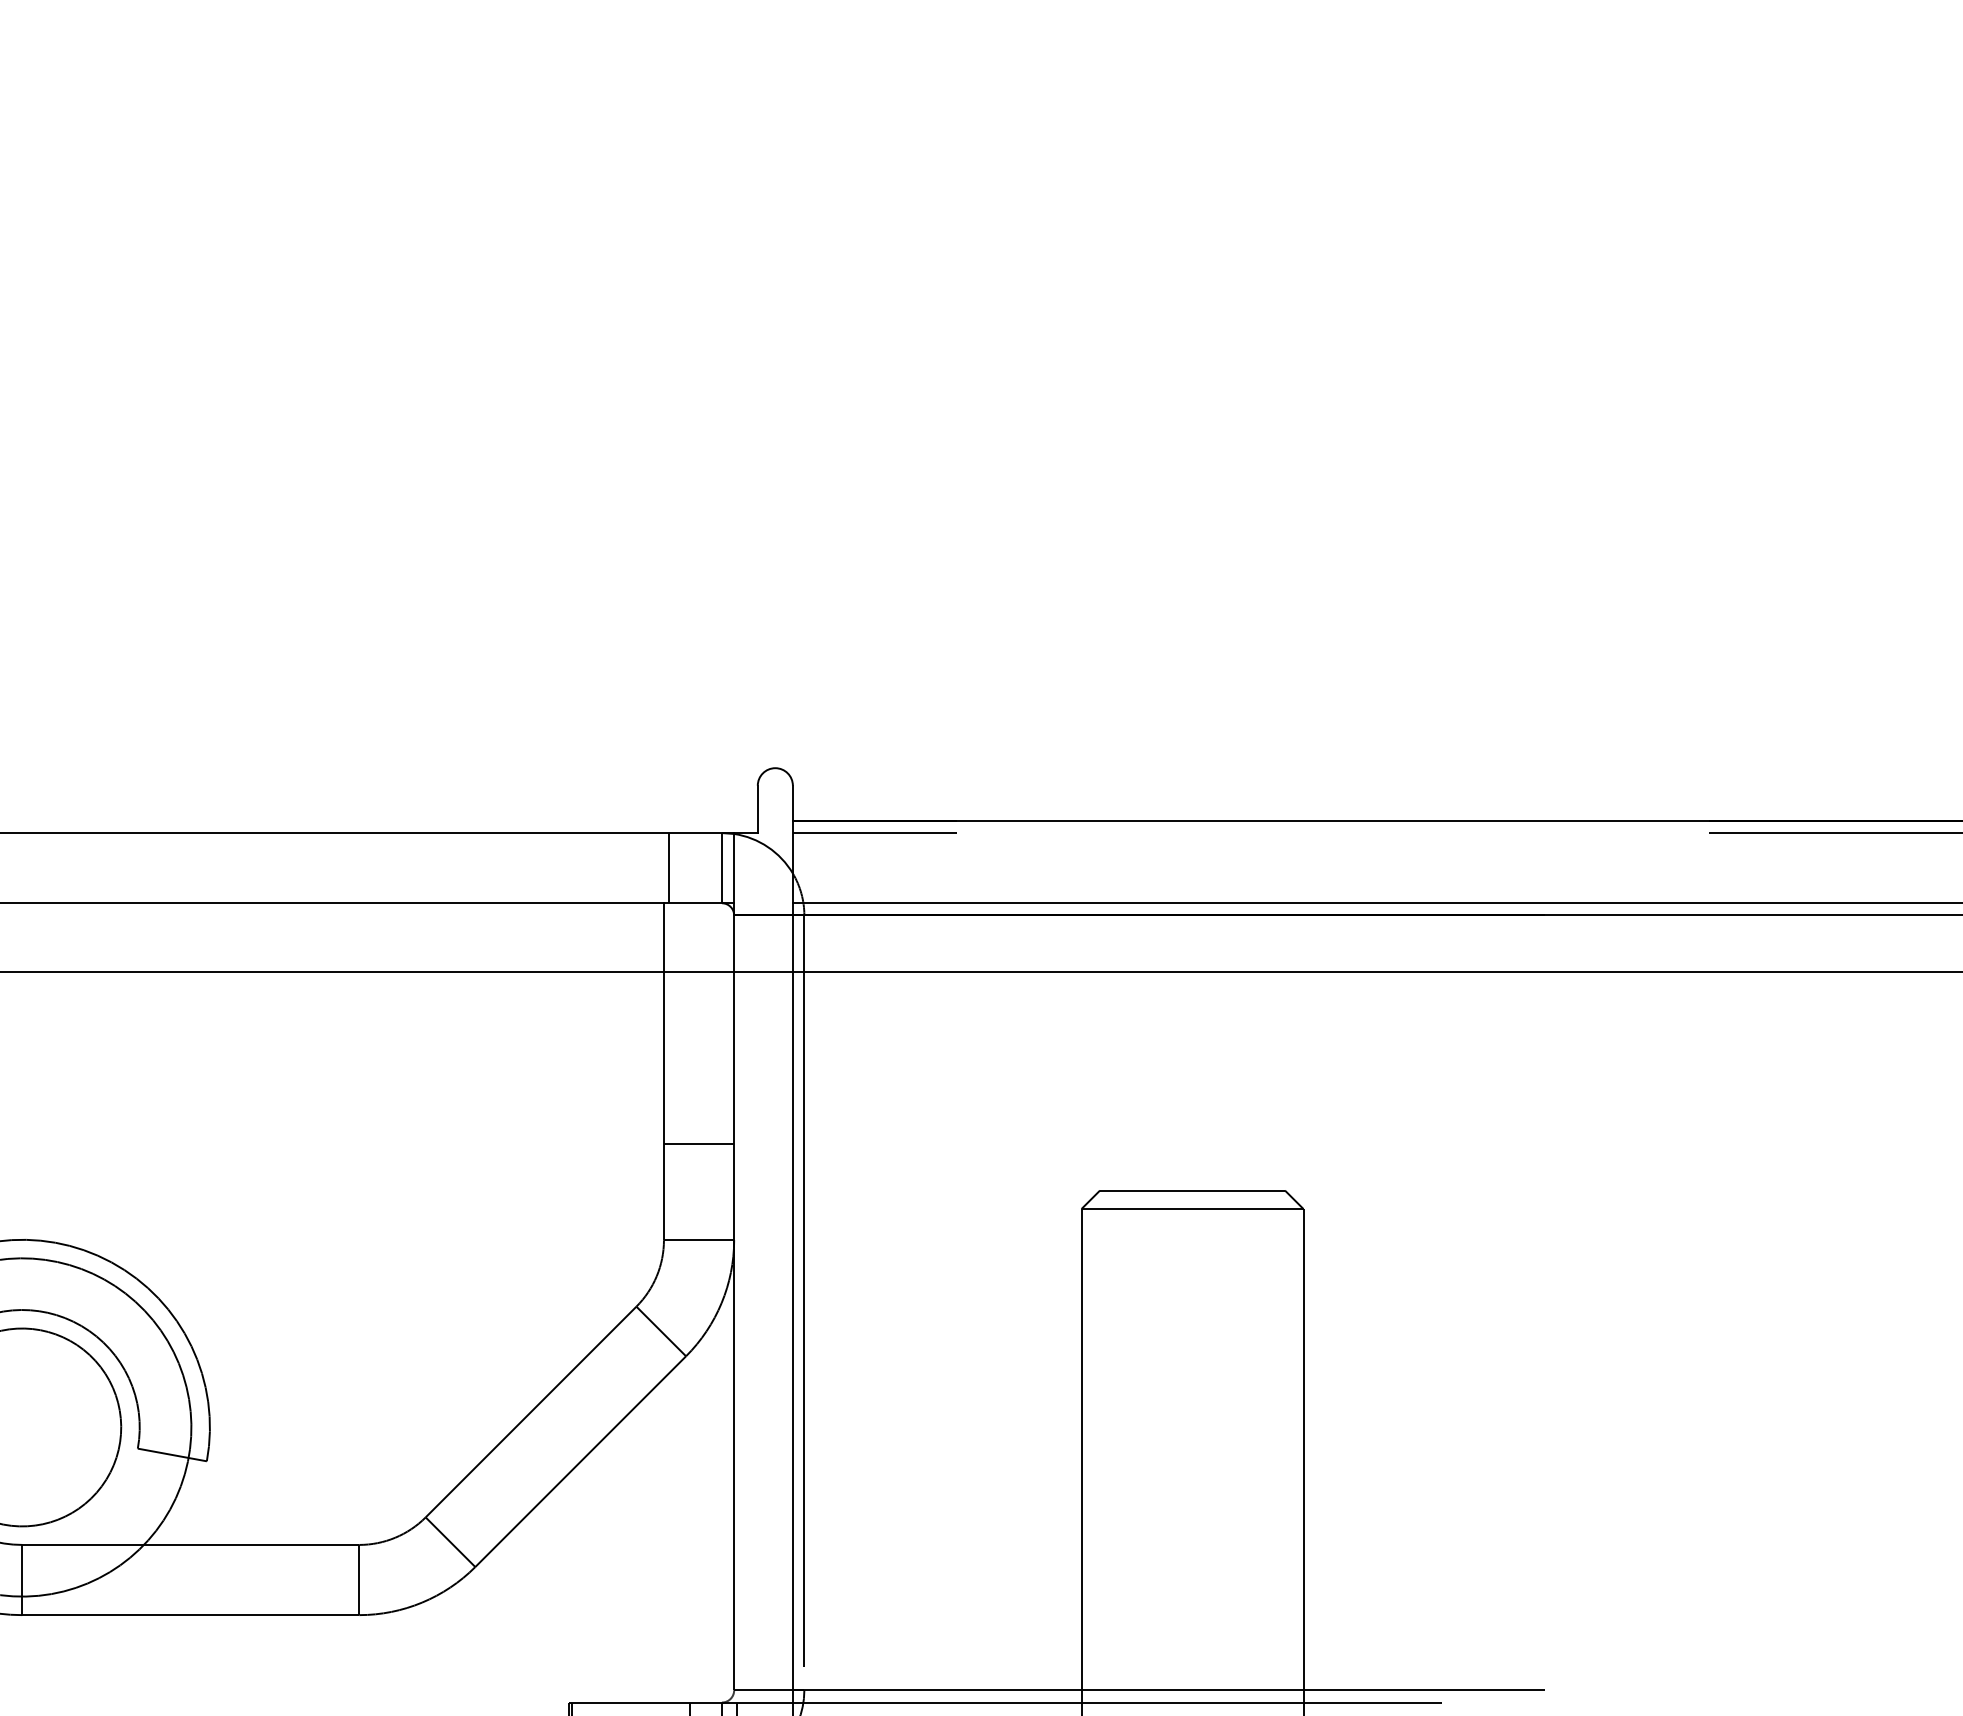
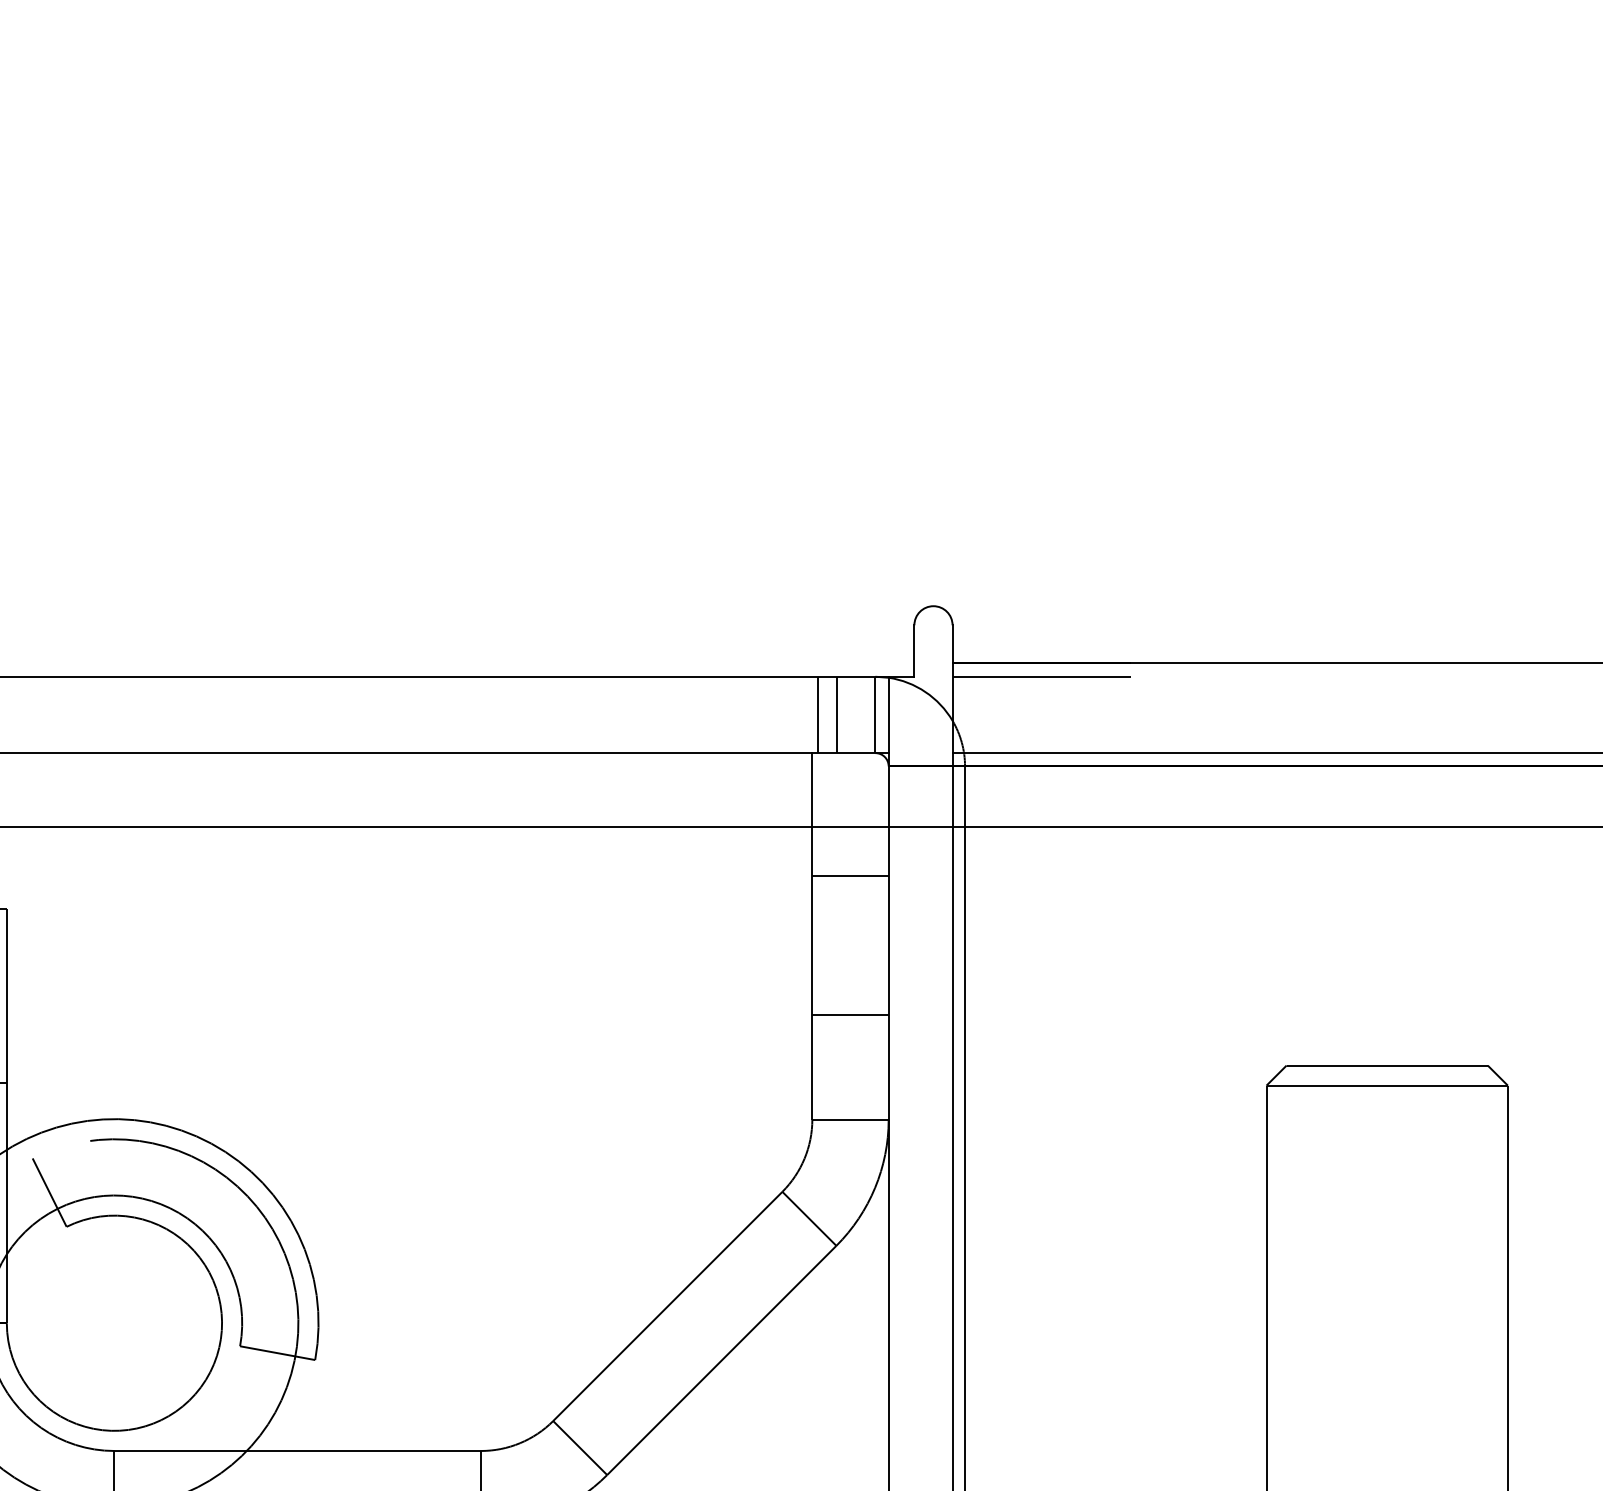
line: (686, 868) -> (836, 715), added
line: (698, 1016) -> (849, 876), added

